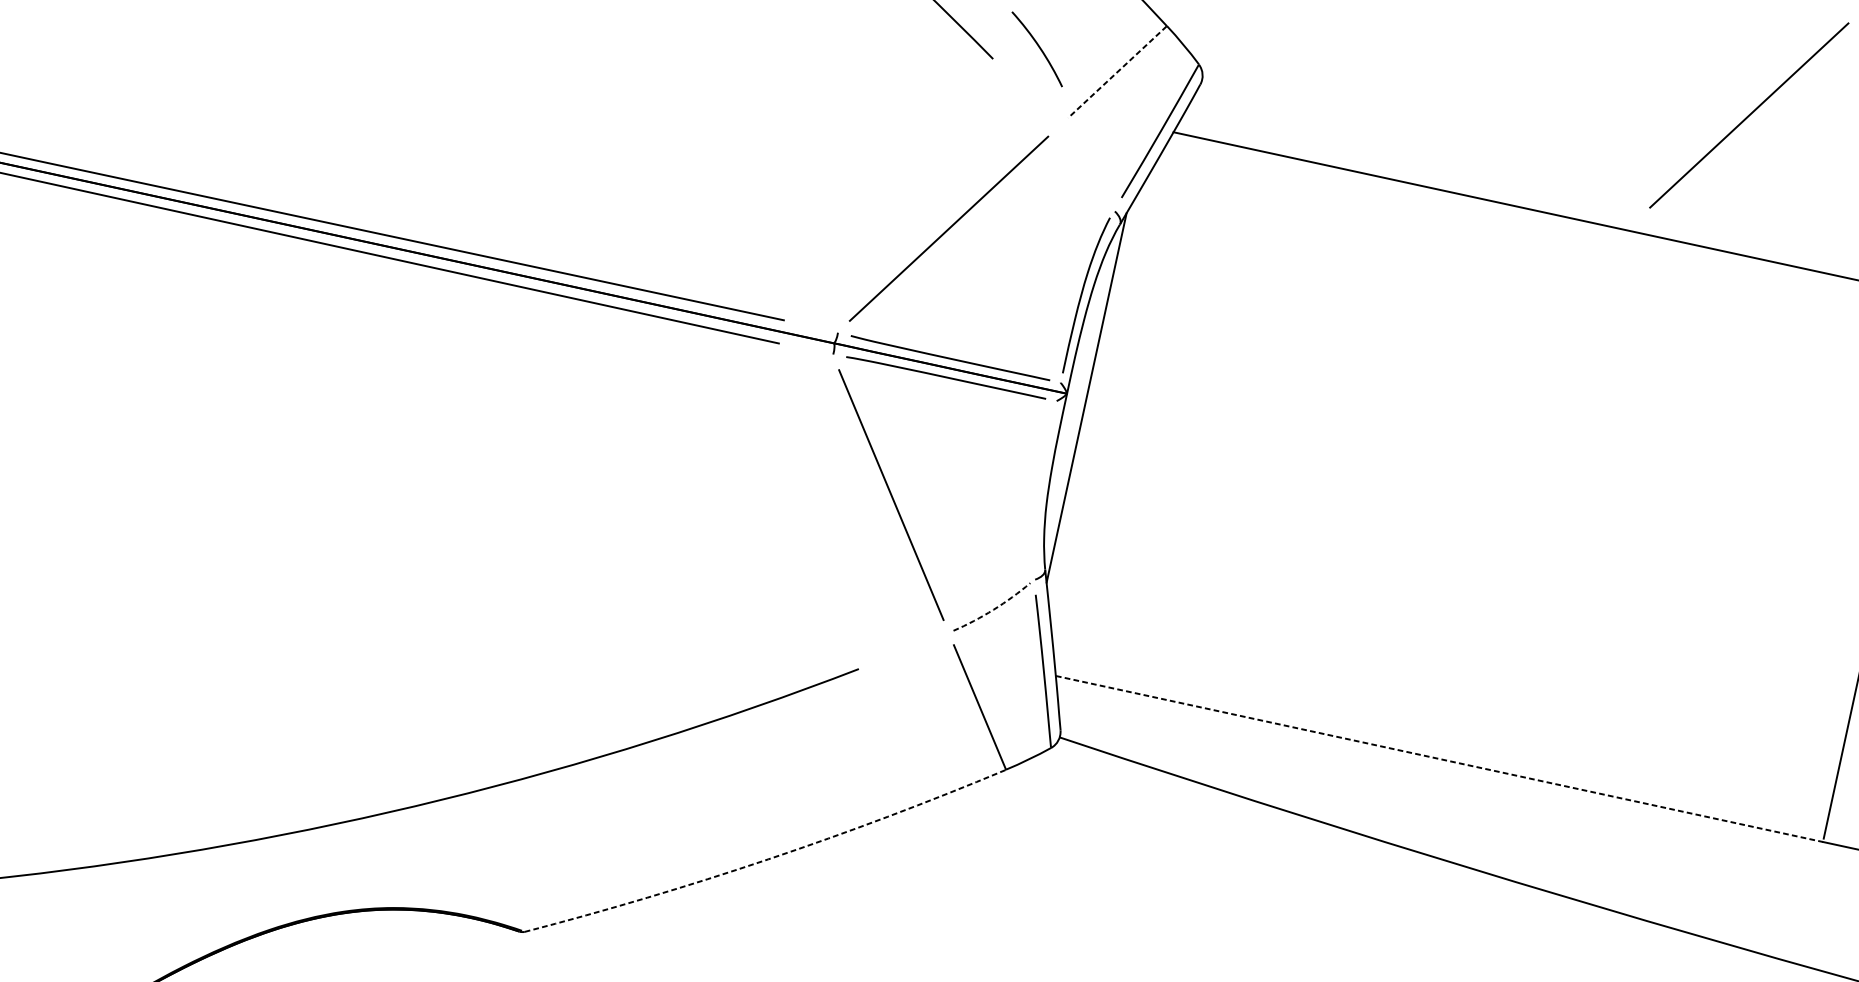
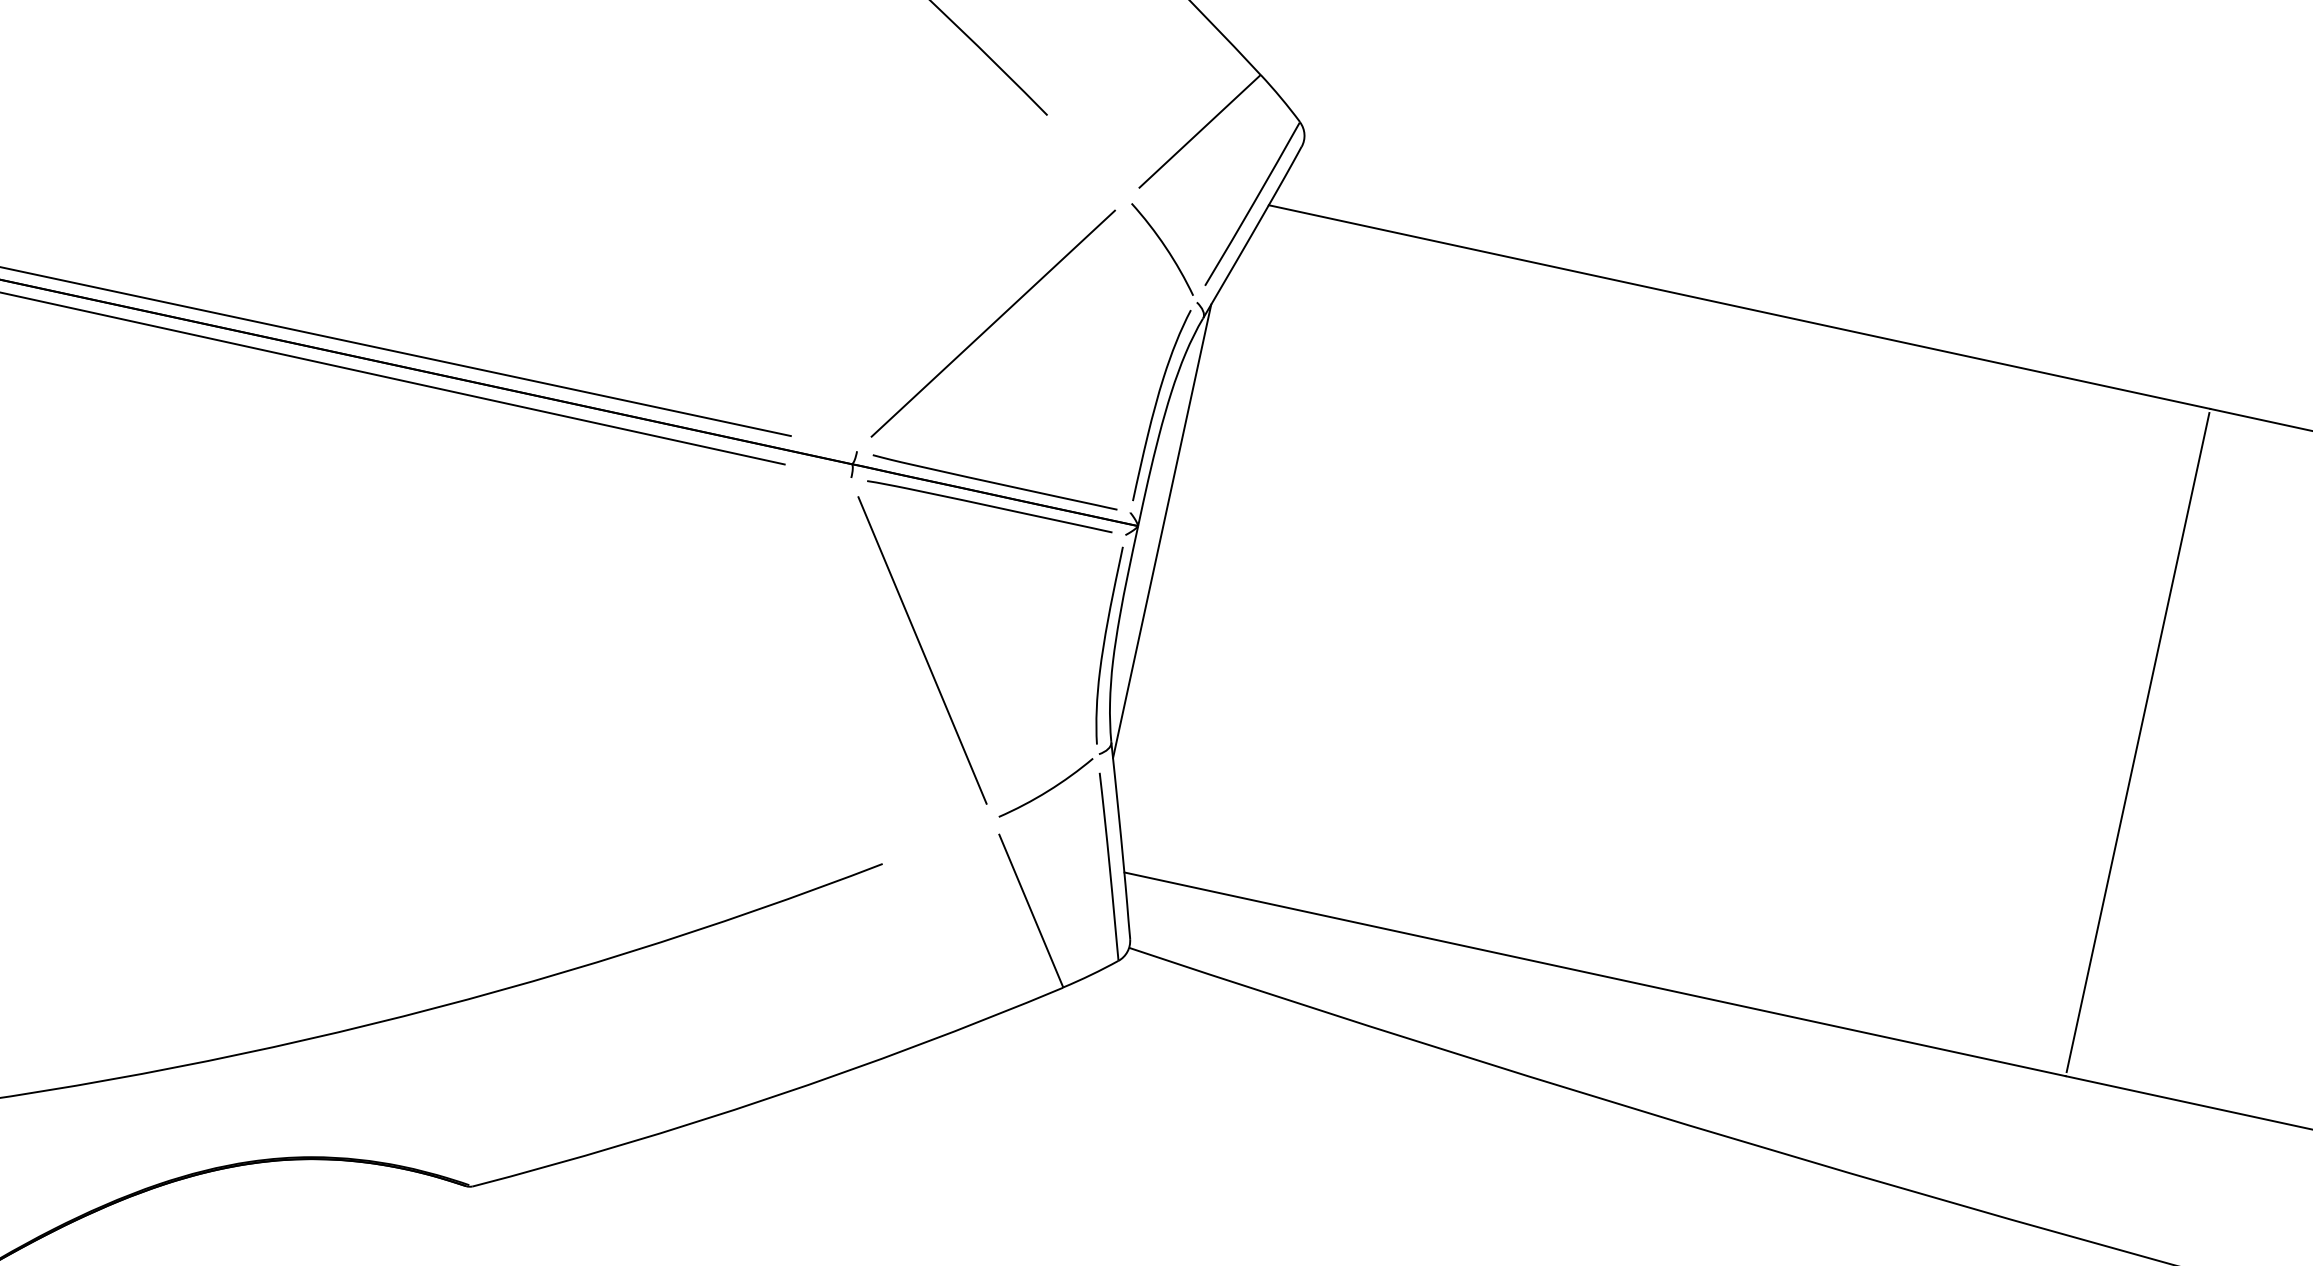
arc: (1038, 47) -> (1164, 247), moved
line: (1117, 72) -> (1199, 131), dashed -> solid
line: (1748, 115) -> (1974, 184), removed
curve: (1040, 488) -> (1105, 642), added
arc: (994, 610) -> (1048, 791), dashed -> solid
line: (1439, 759) -> (1595, 974), dashed -> solid
arc: (768, 859) -> (771, 1097), dashed -> solid

